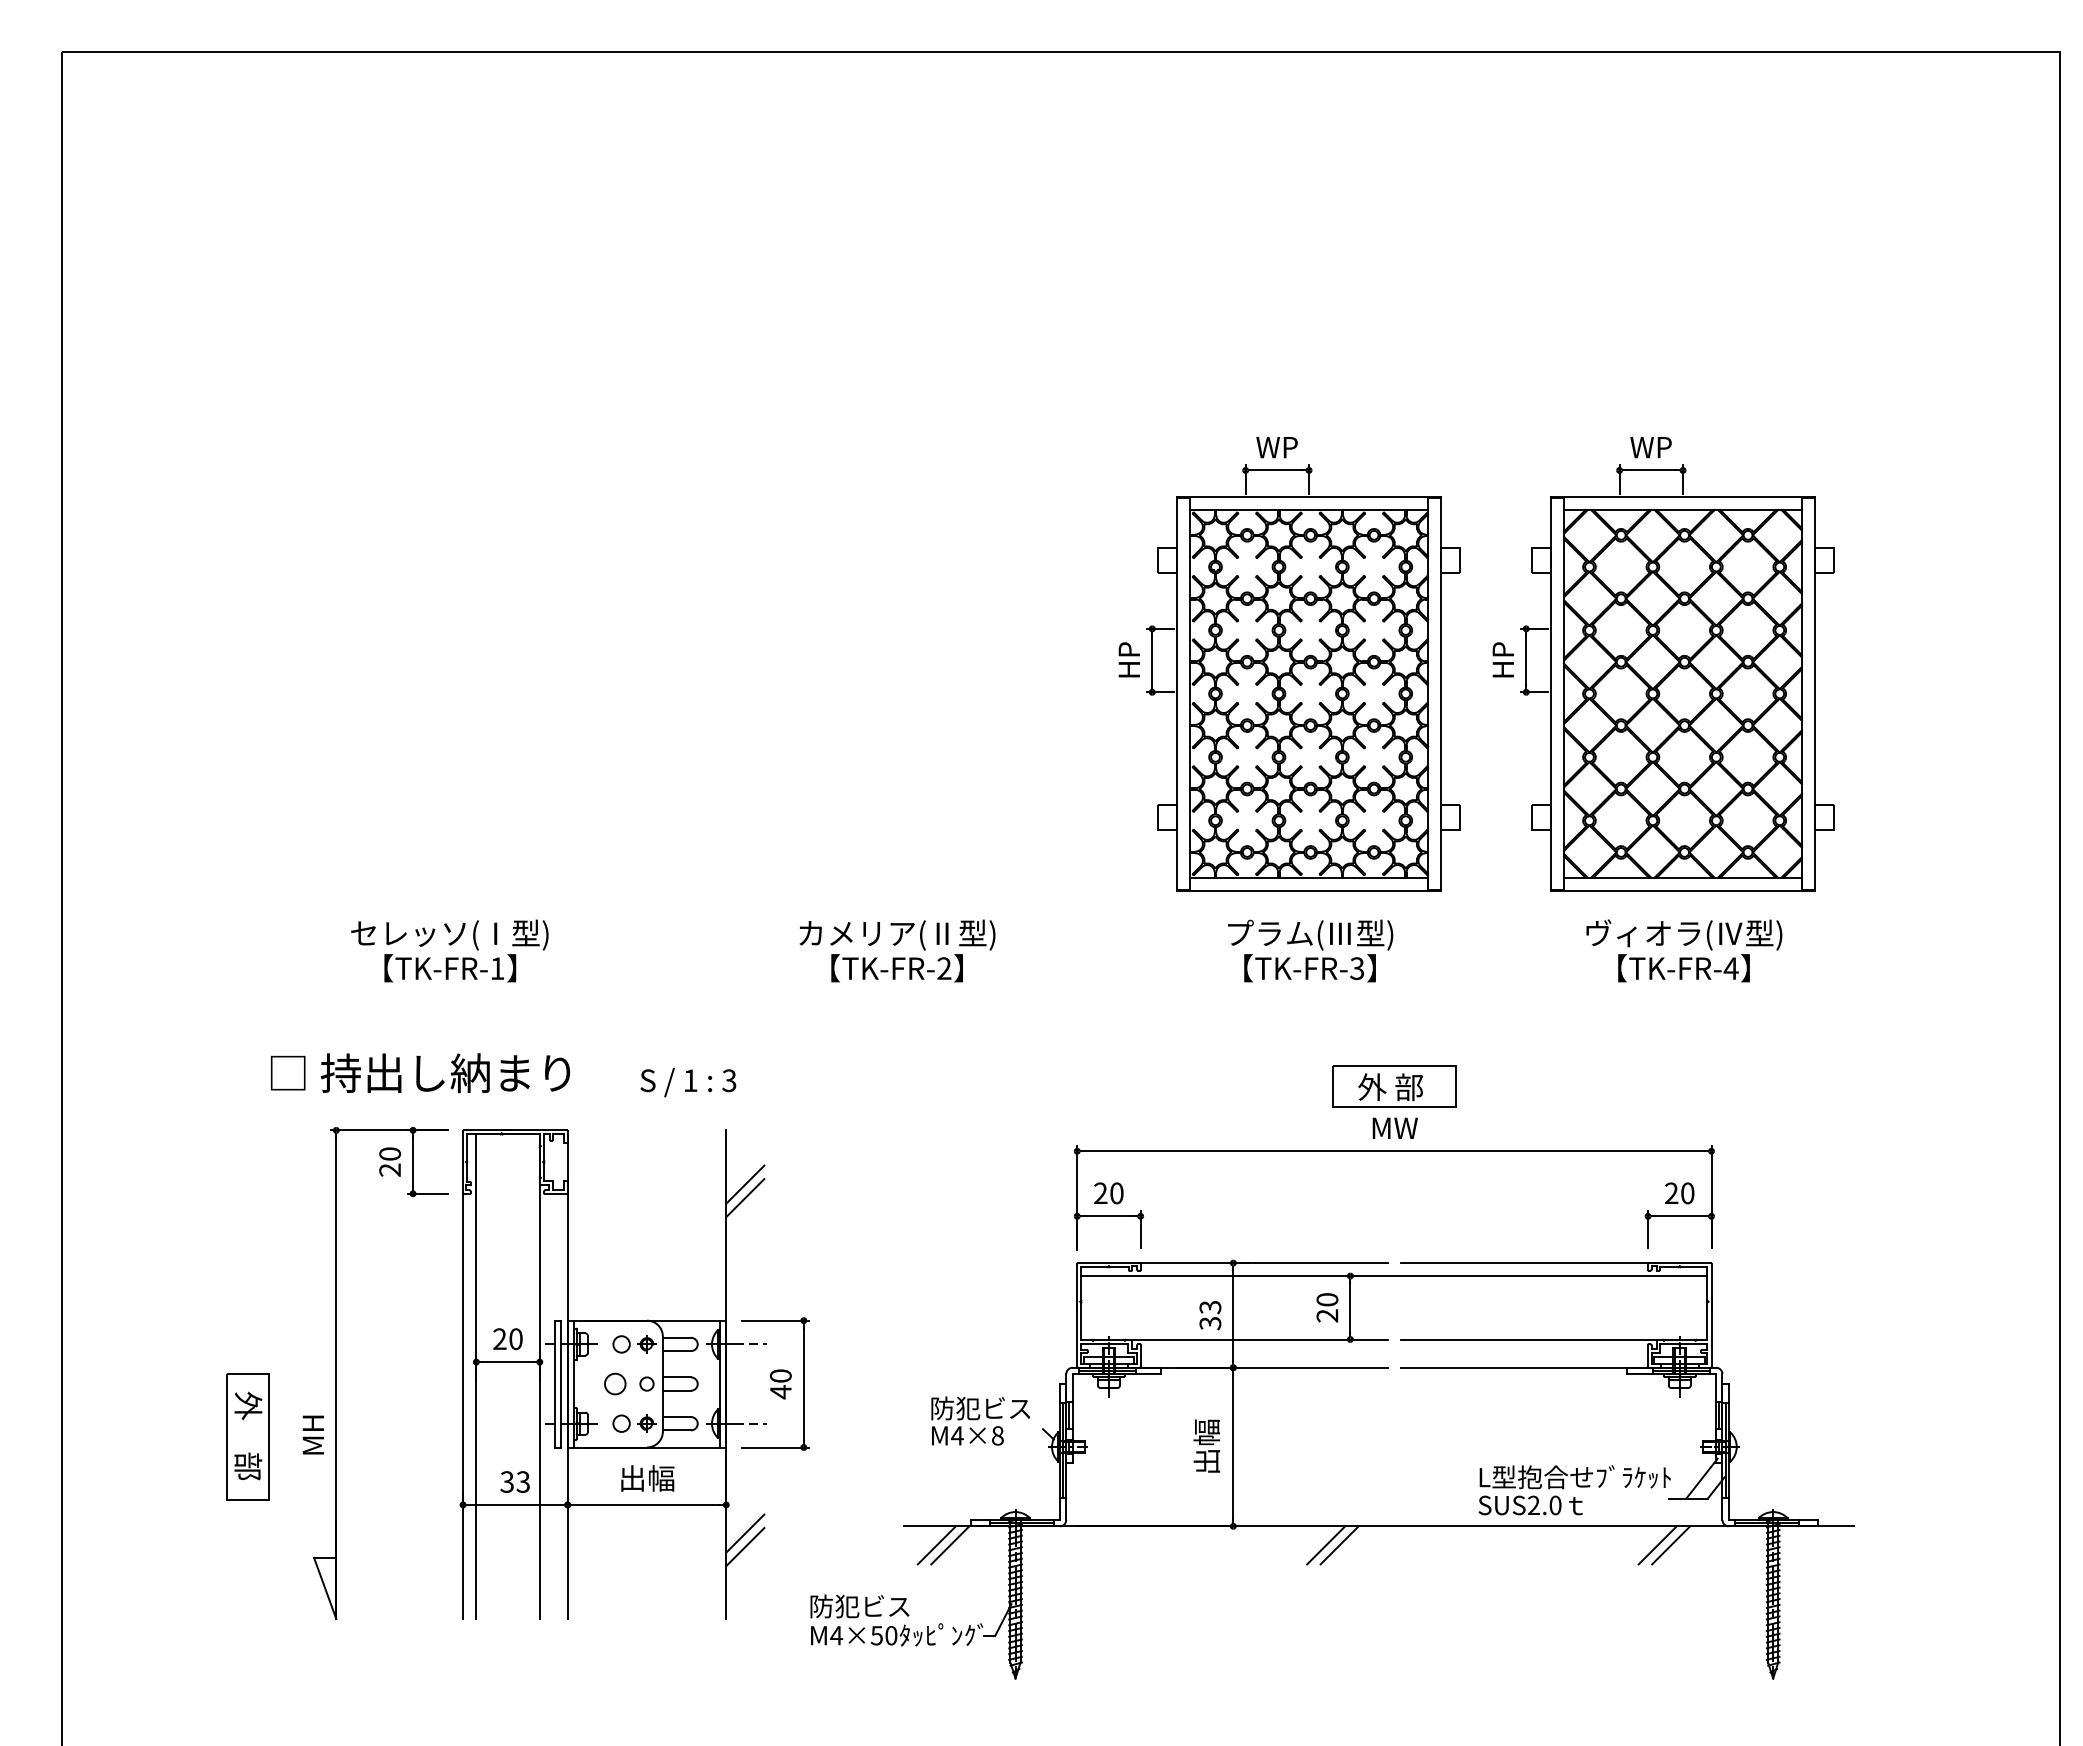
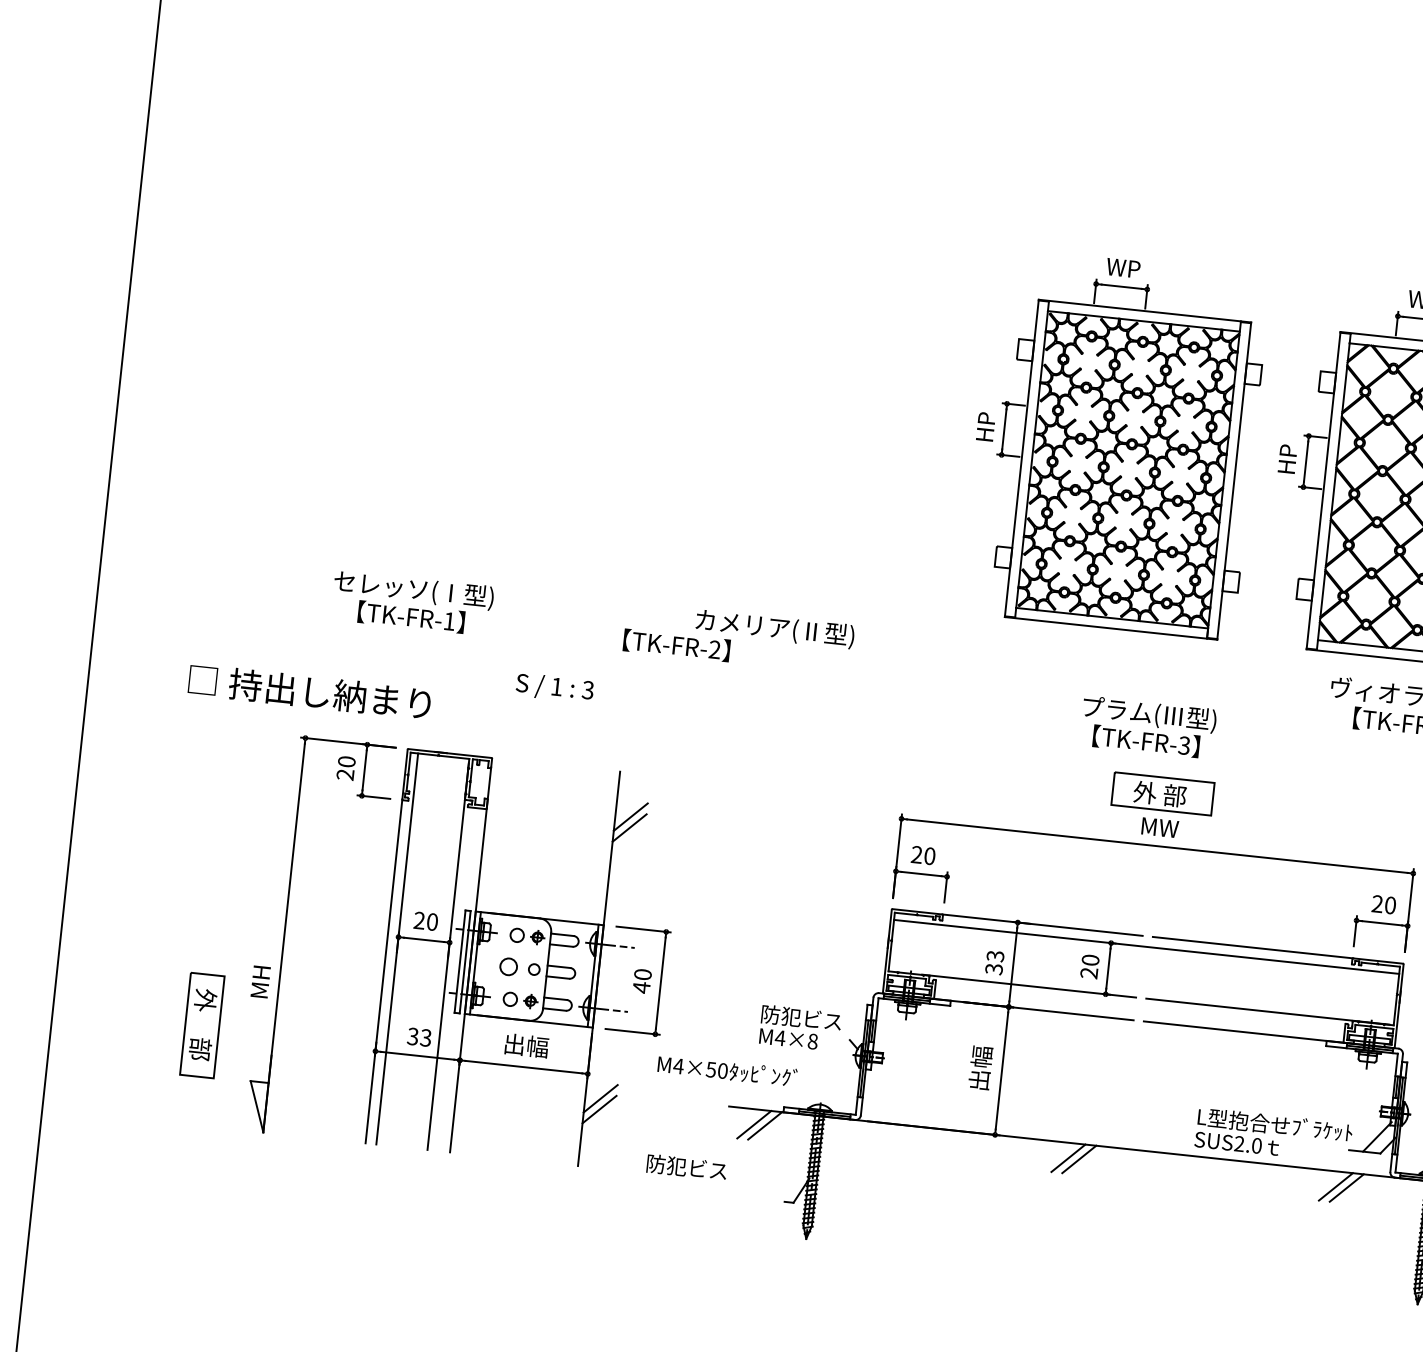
text: (1310, 950) -> (1148, 727), moved
text: (896, 968) -> (676, 645), moved
text: (420, 1073) -> (309, 692), moved
text: (688, 1082) -> (554, 688), moved
part: (247, 1436) -> (202, 1025), moved
text: (897, 1634) -> (727, 1070), moved

